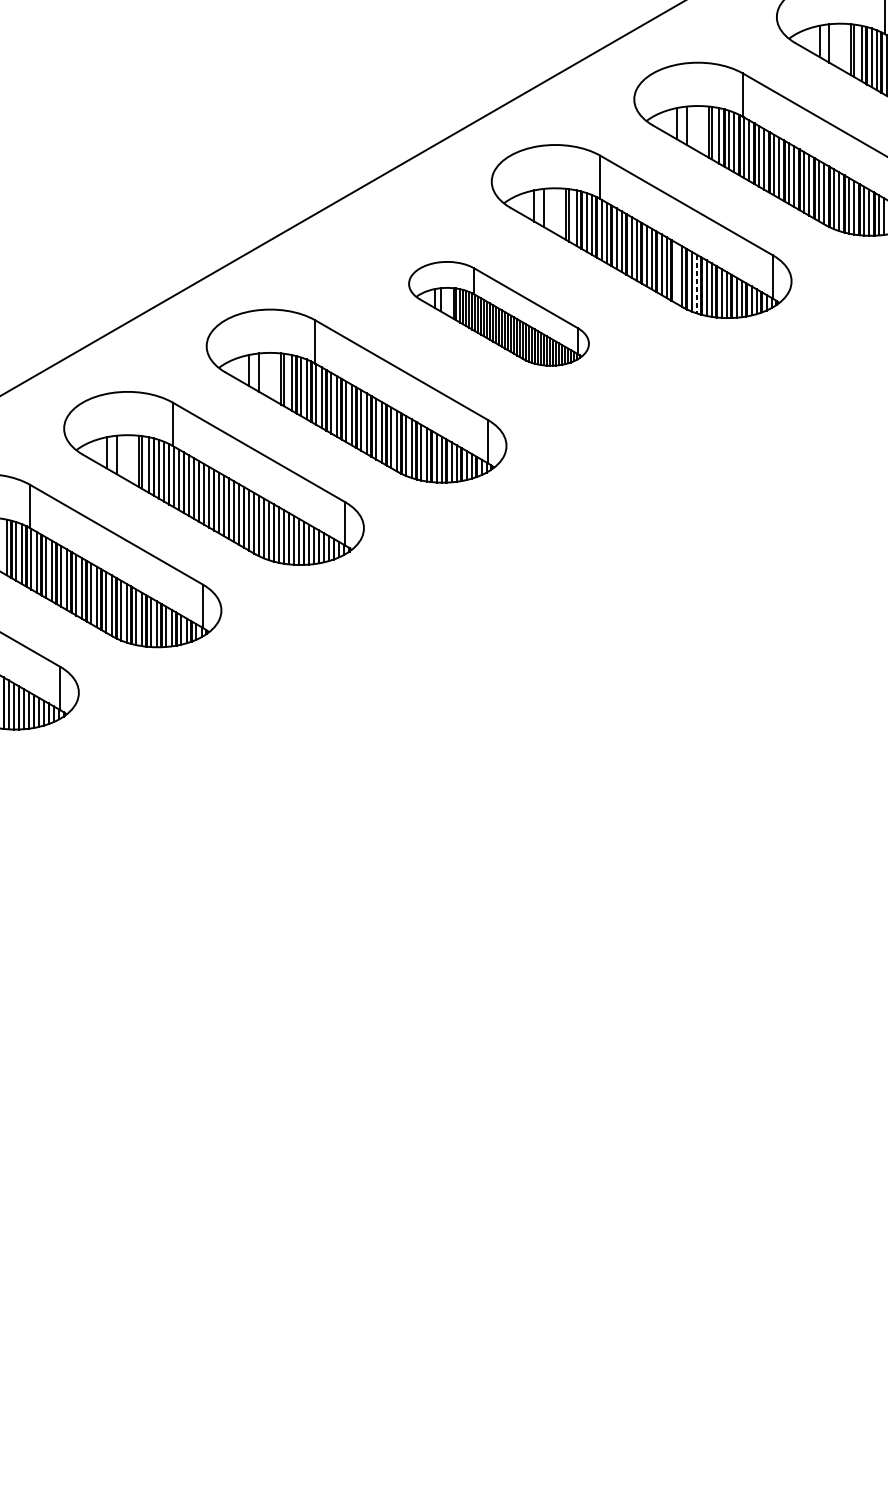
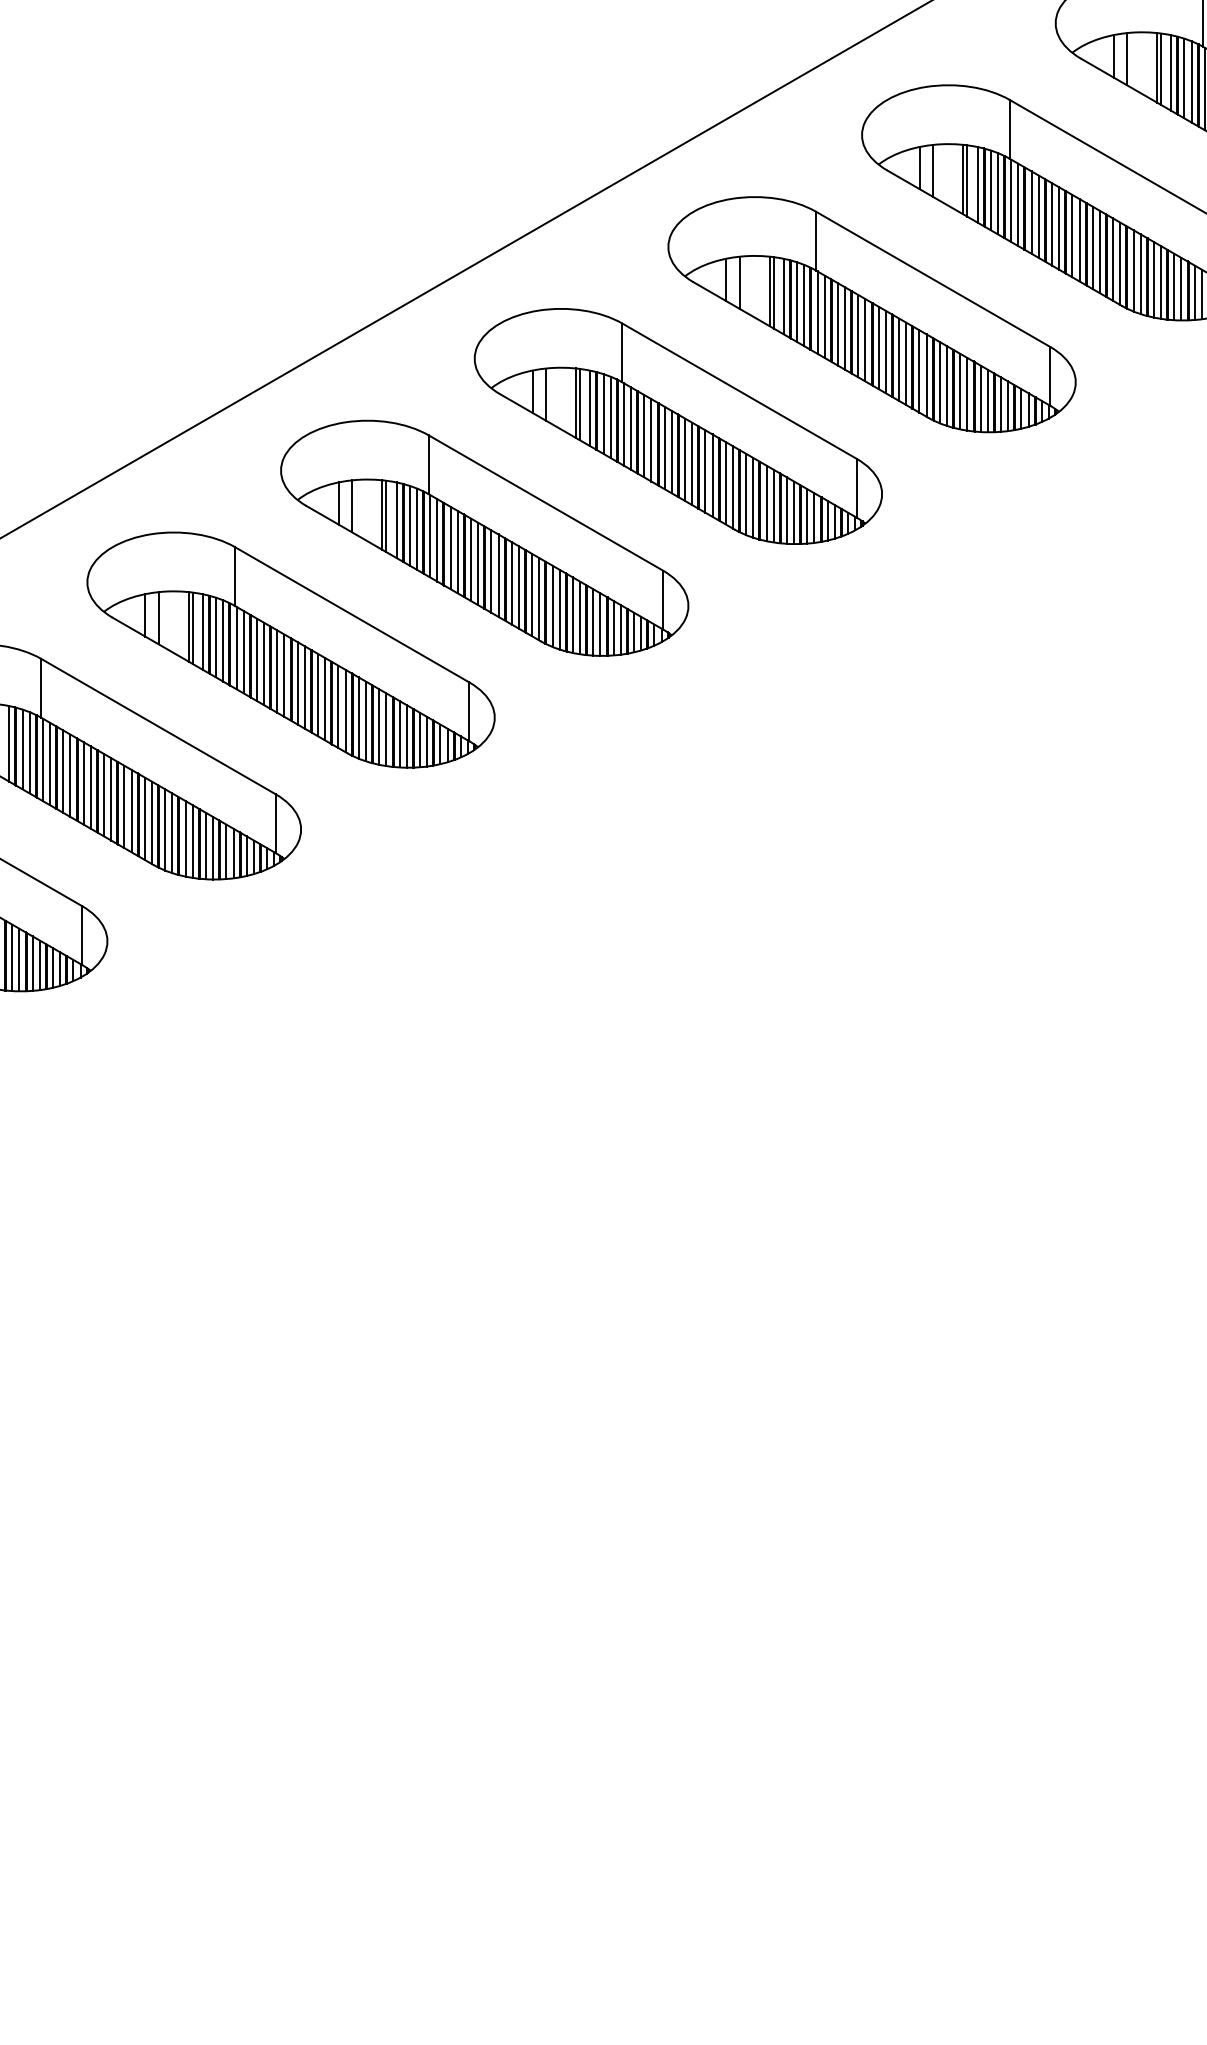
line: (676, 273) -> (919, 371), added
line: (696, 284) -> (946, 386), dashed -> solid
part: (498, 313) -> (677, 426), size x1.67

